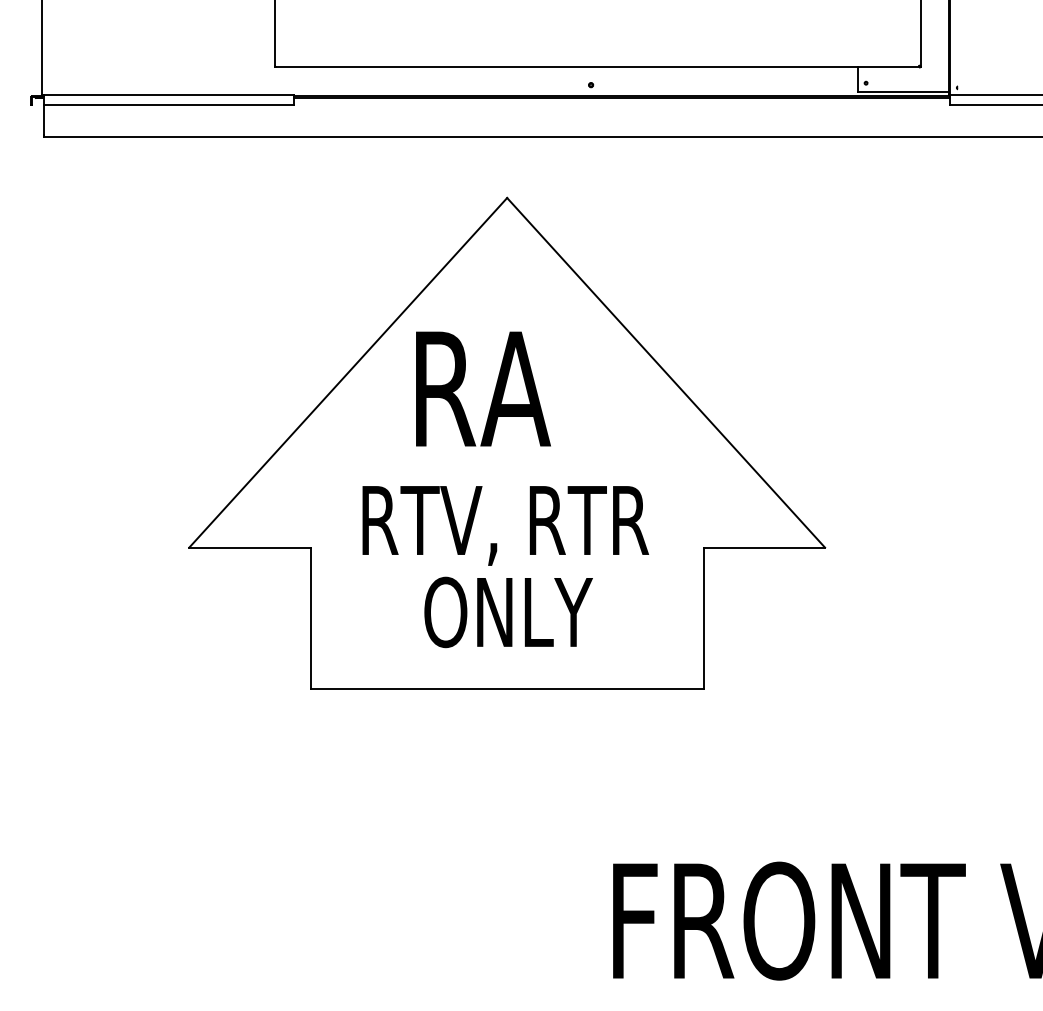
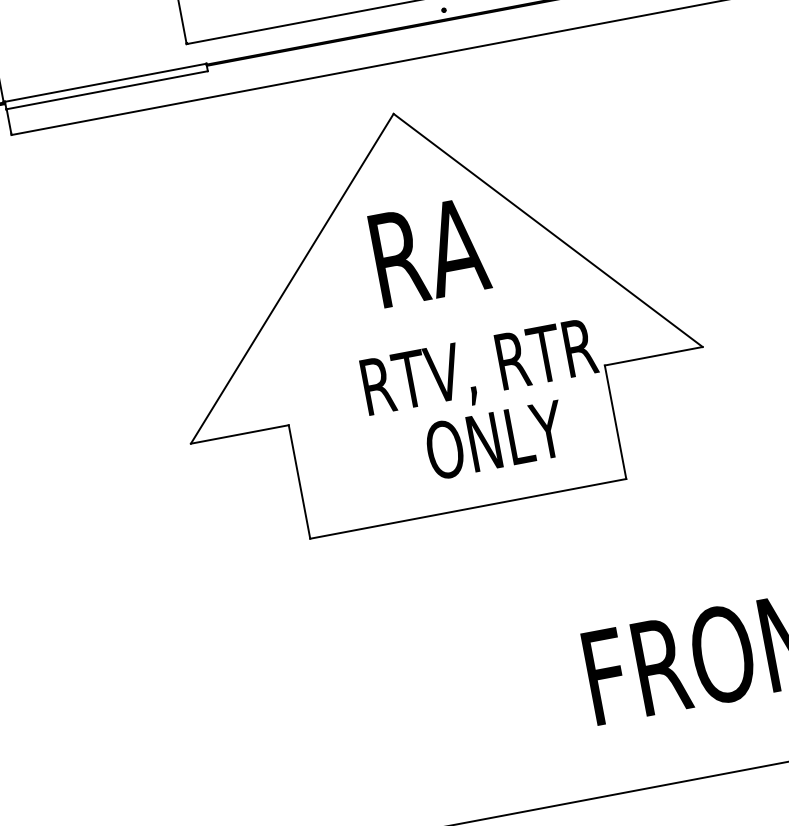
text: (483, 388) -> (429, 251), moved
text: (505, 567) -> (486, 404), moved

